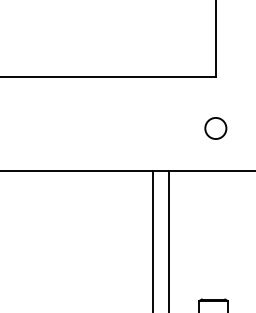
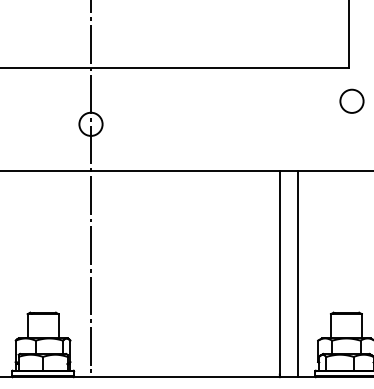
circle: (215, 127) -> (351, 100), moved

